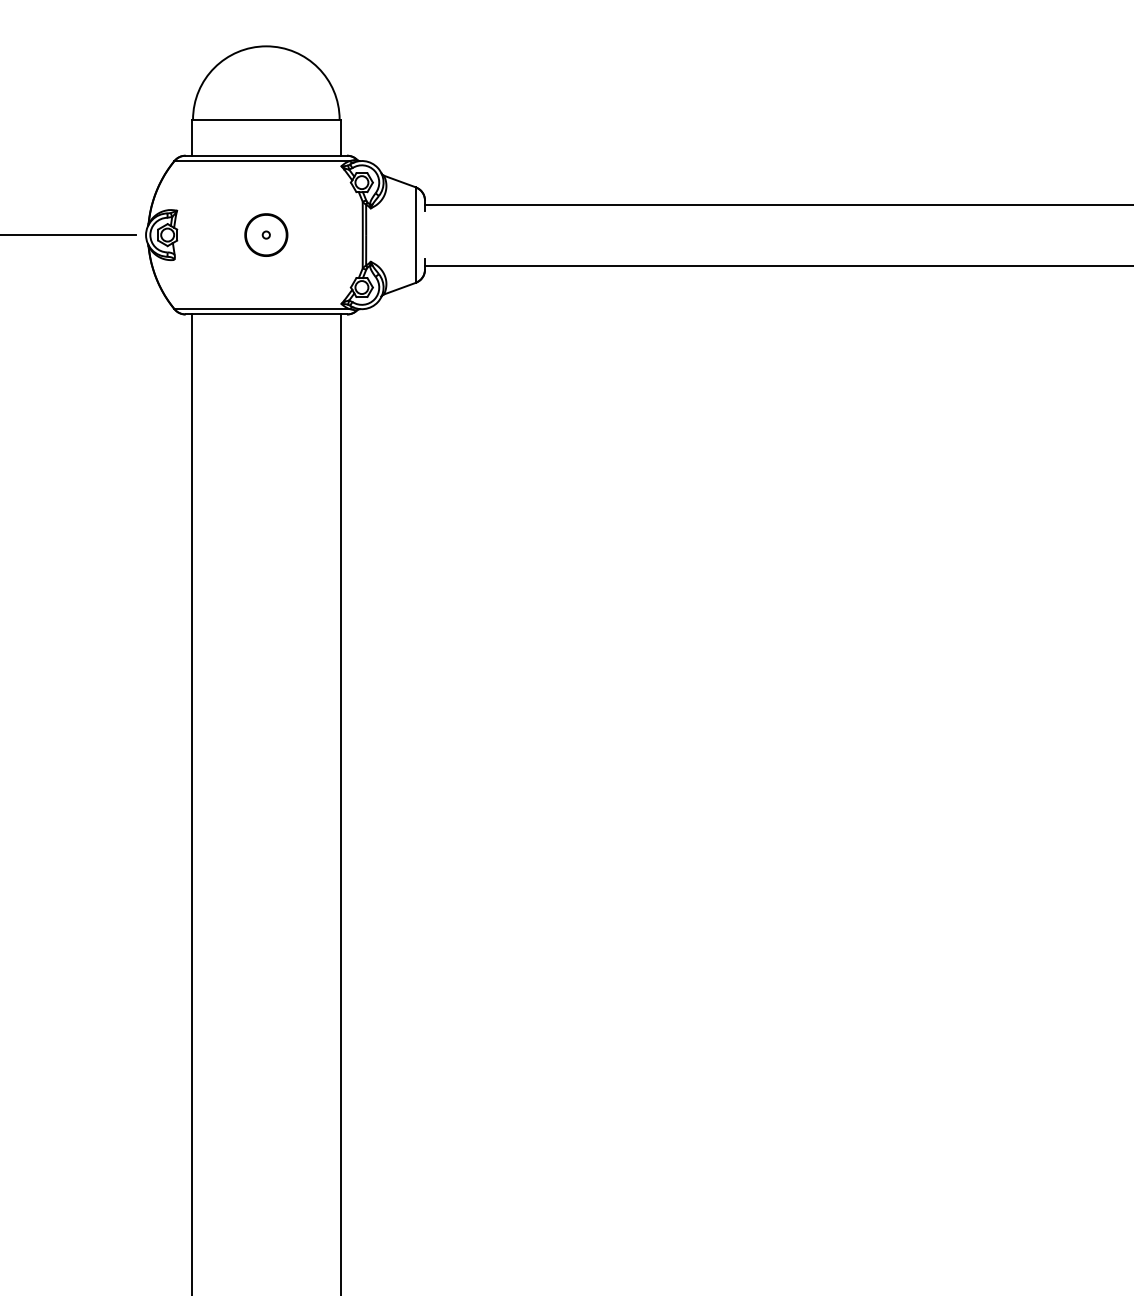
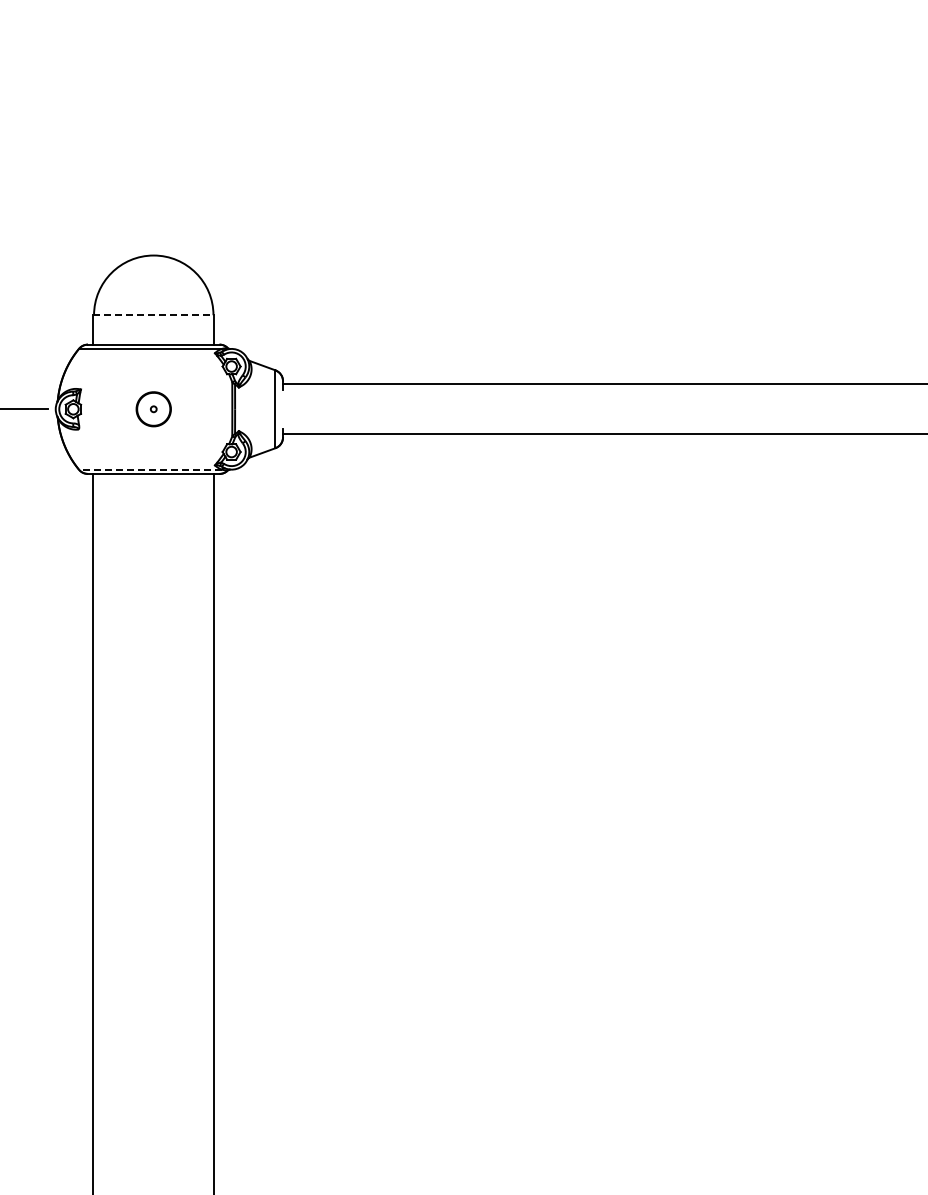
line: (266, 119) -> (153, 315), solid -> dashed
line: (261, 309) -> (149, 469), solid -> dashed

